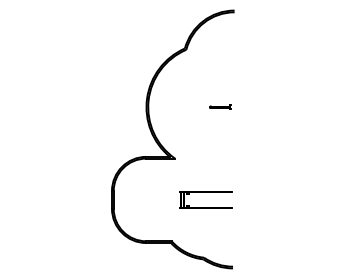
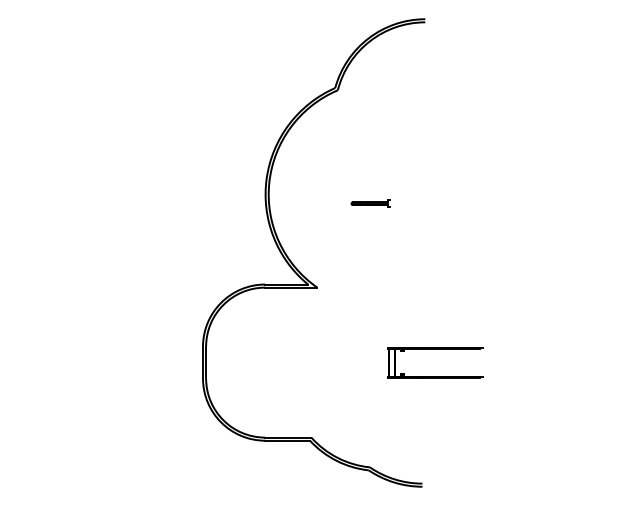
part: (220, 106) -> (370, 202), moved
part: (205, 192) -> (434, 349), moved

